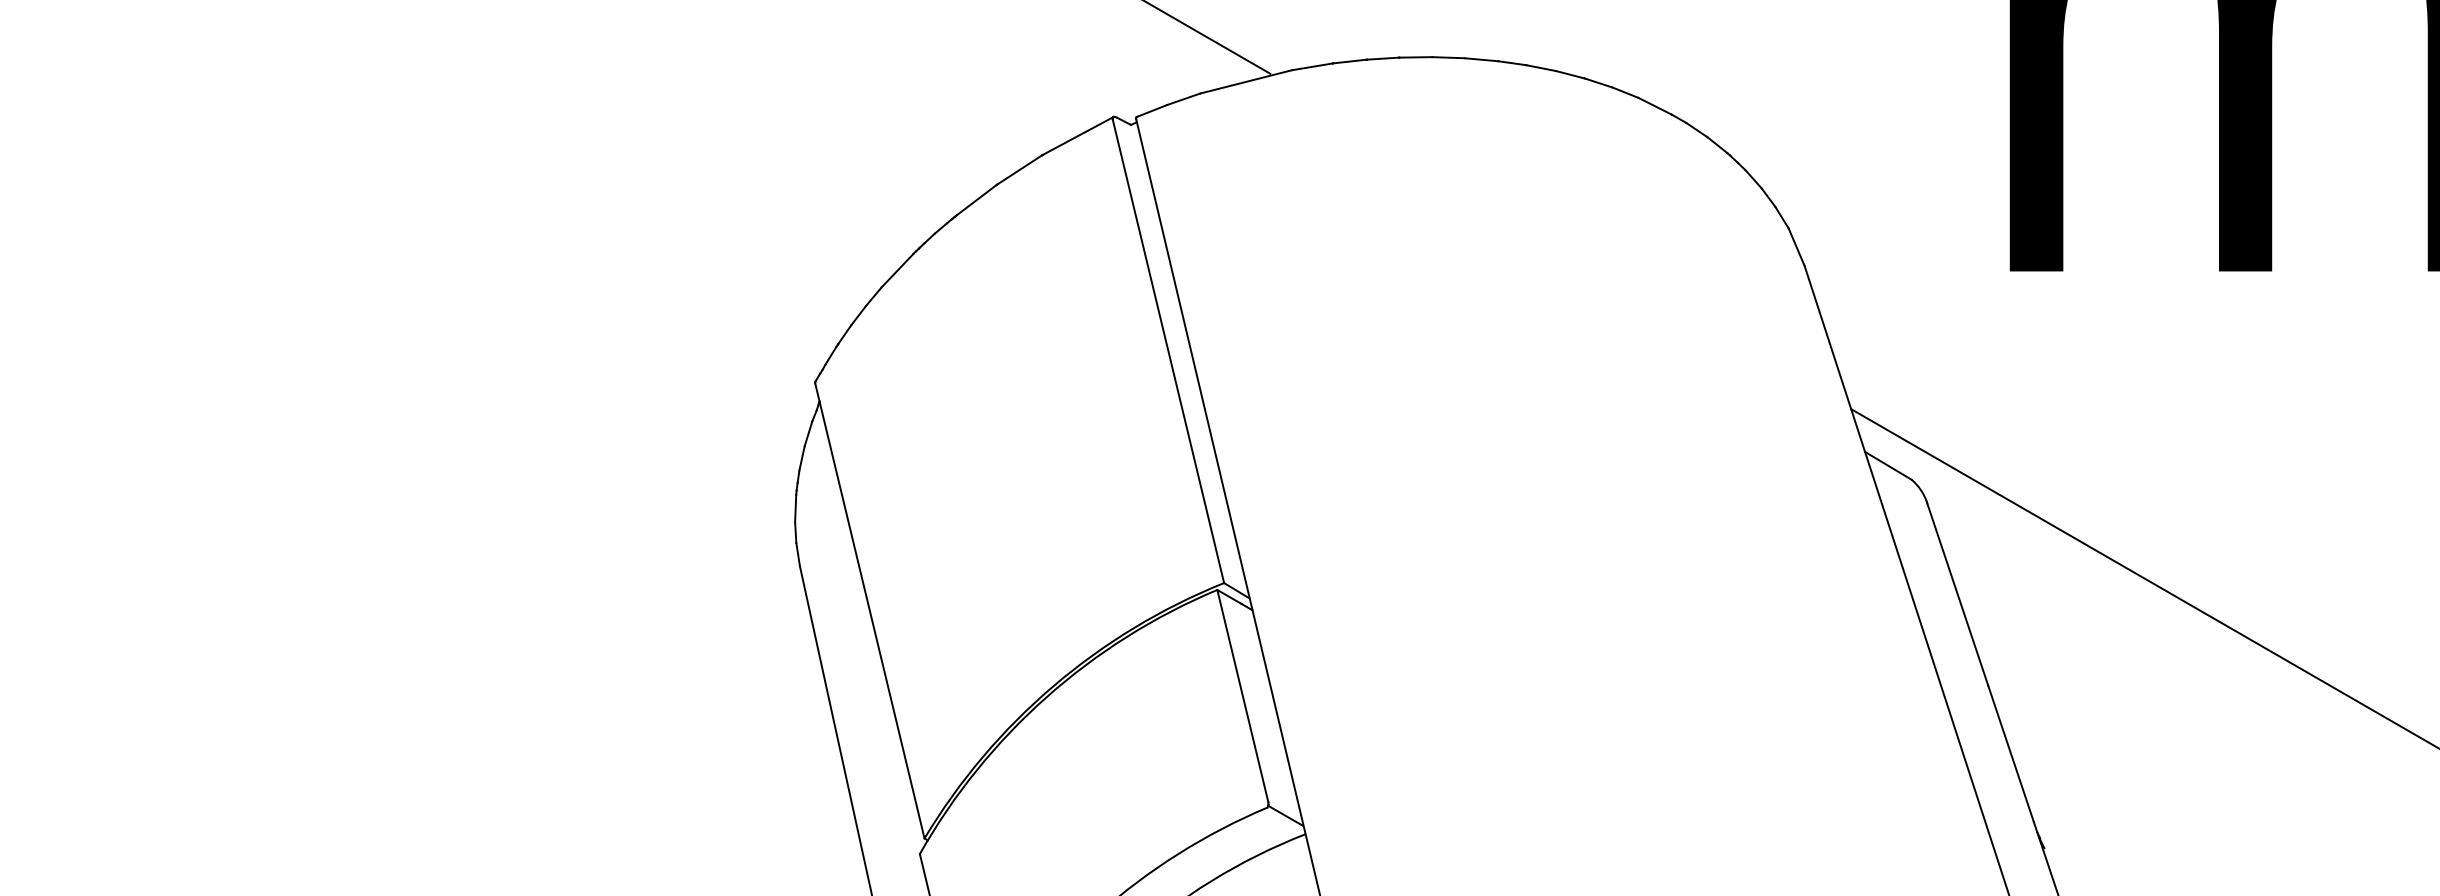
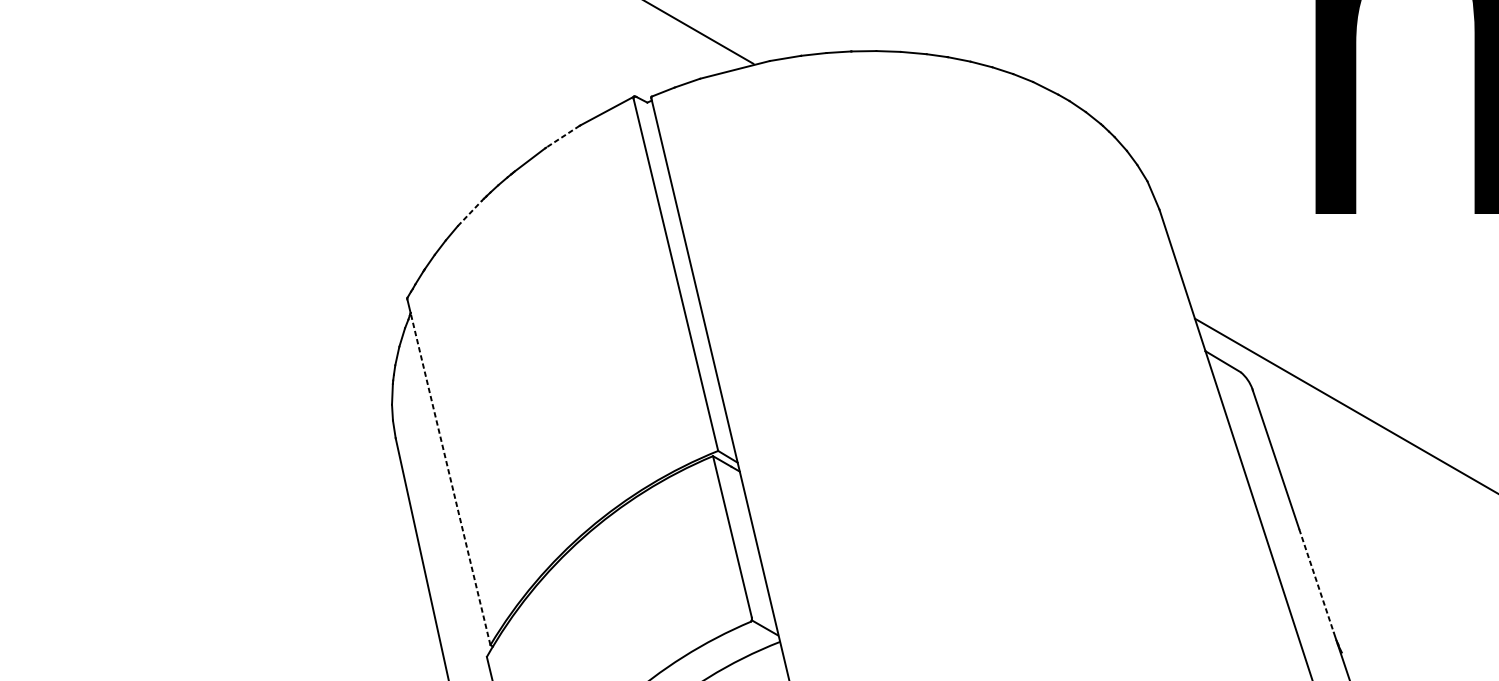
line: (1019, 169) -> (562, 136), solid -> dashed
line: (897, 270) -> (469, 213), solid -> dashed
line: (872, 620) -> (450, 479), solid -> dashed
line: (2011, 753) -> (1316, 580), solid -> dashed

